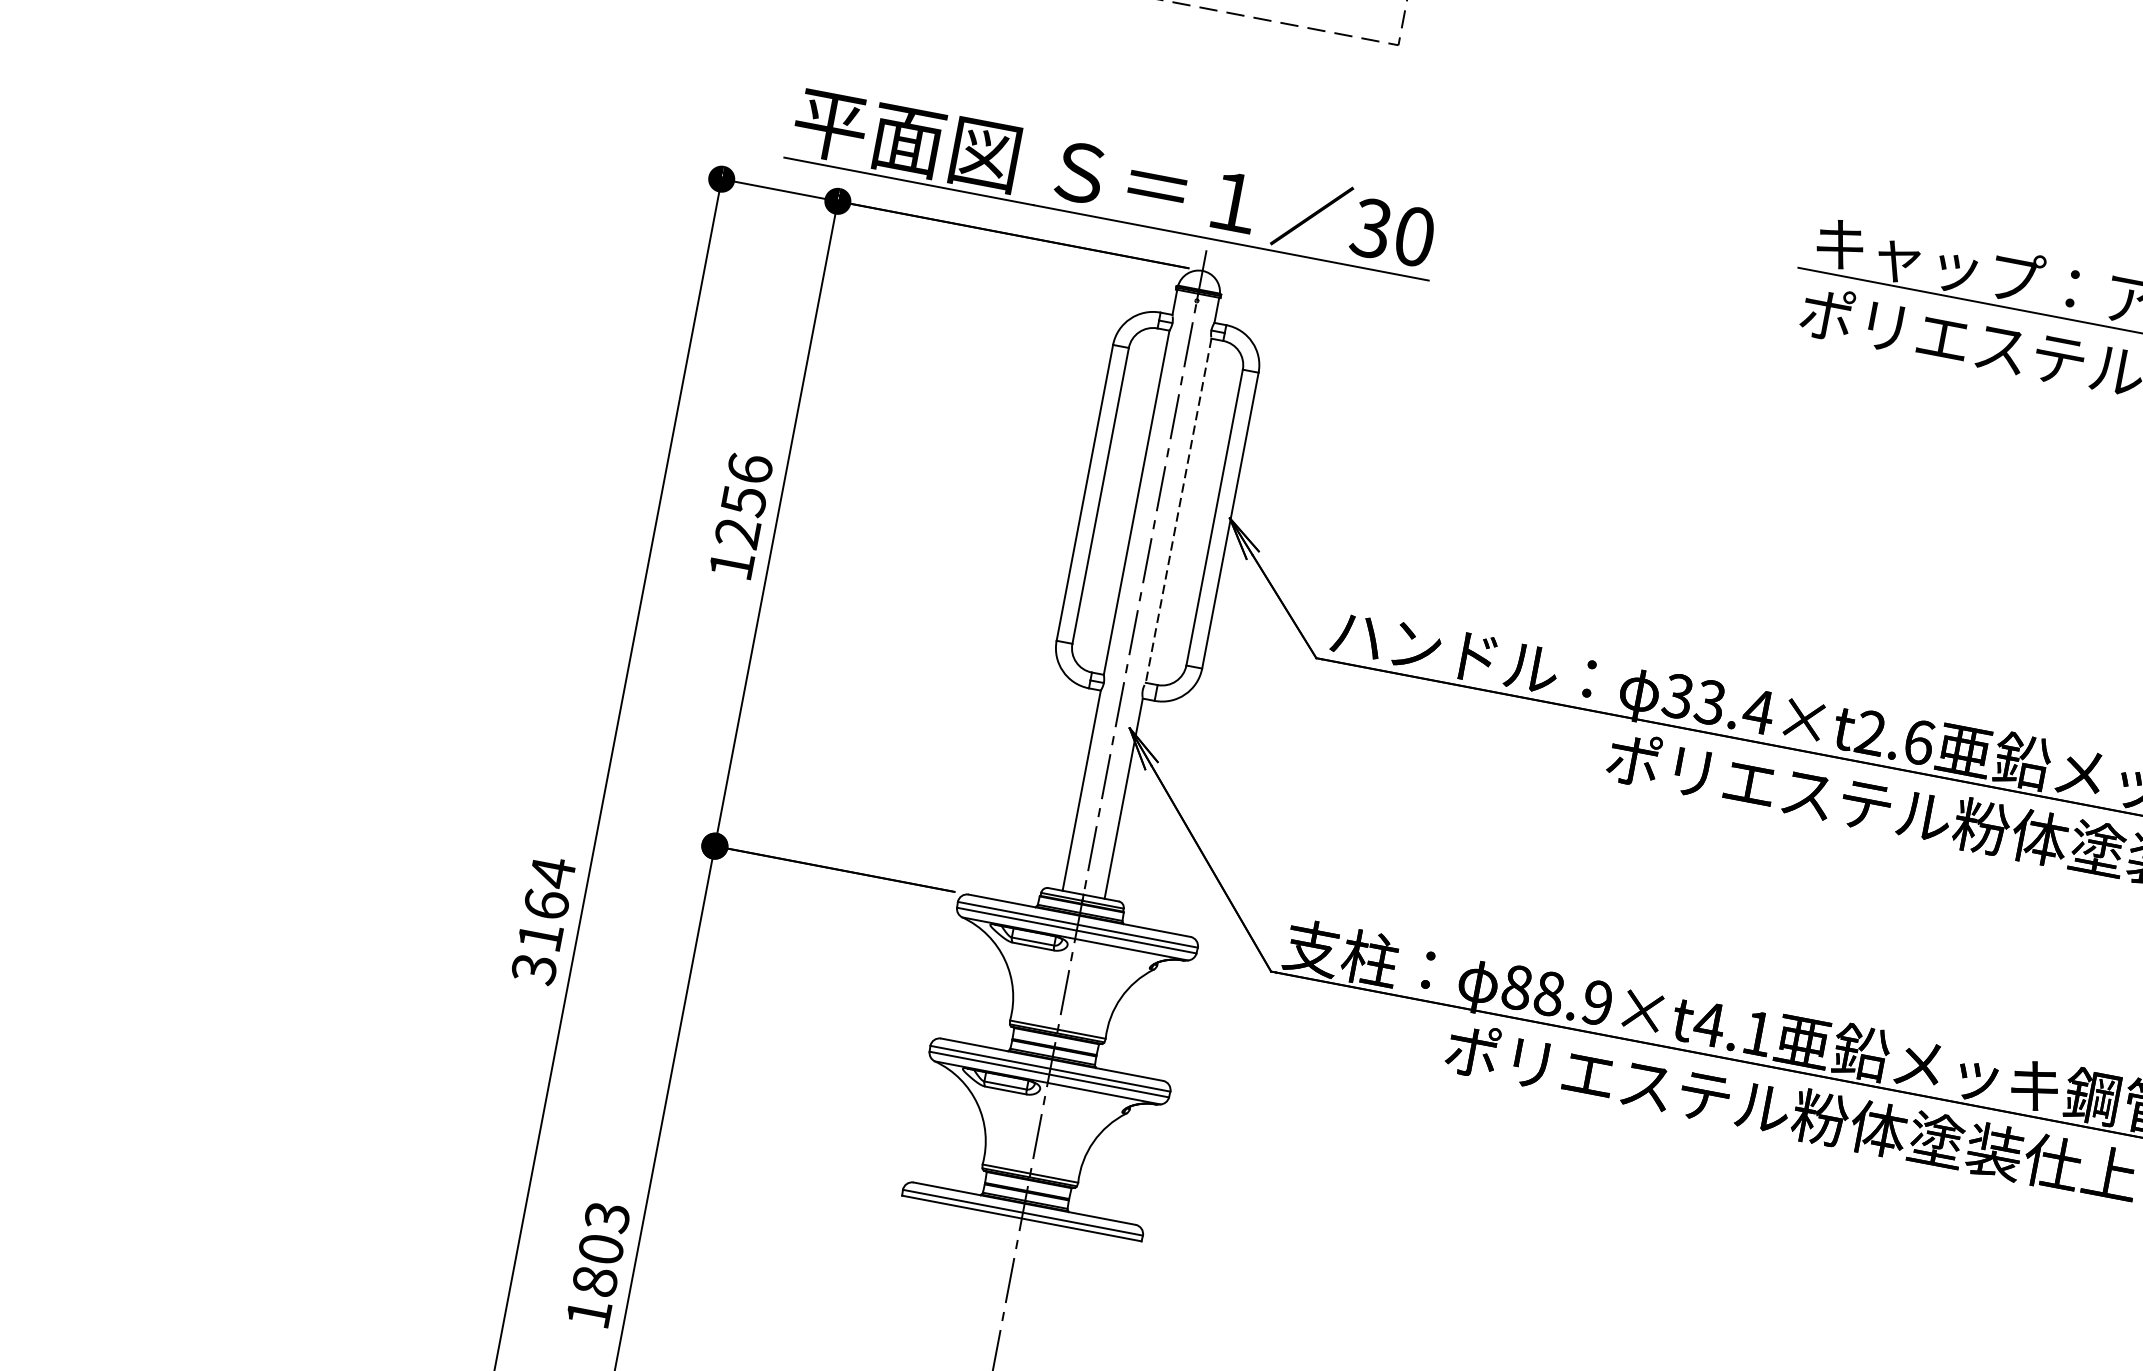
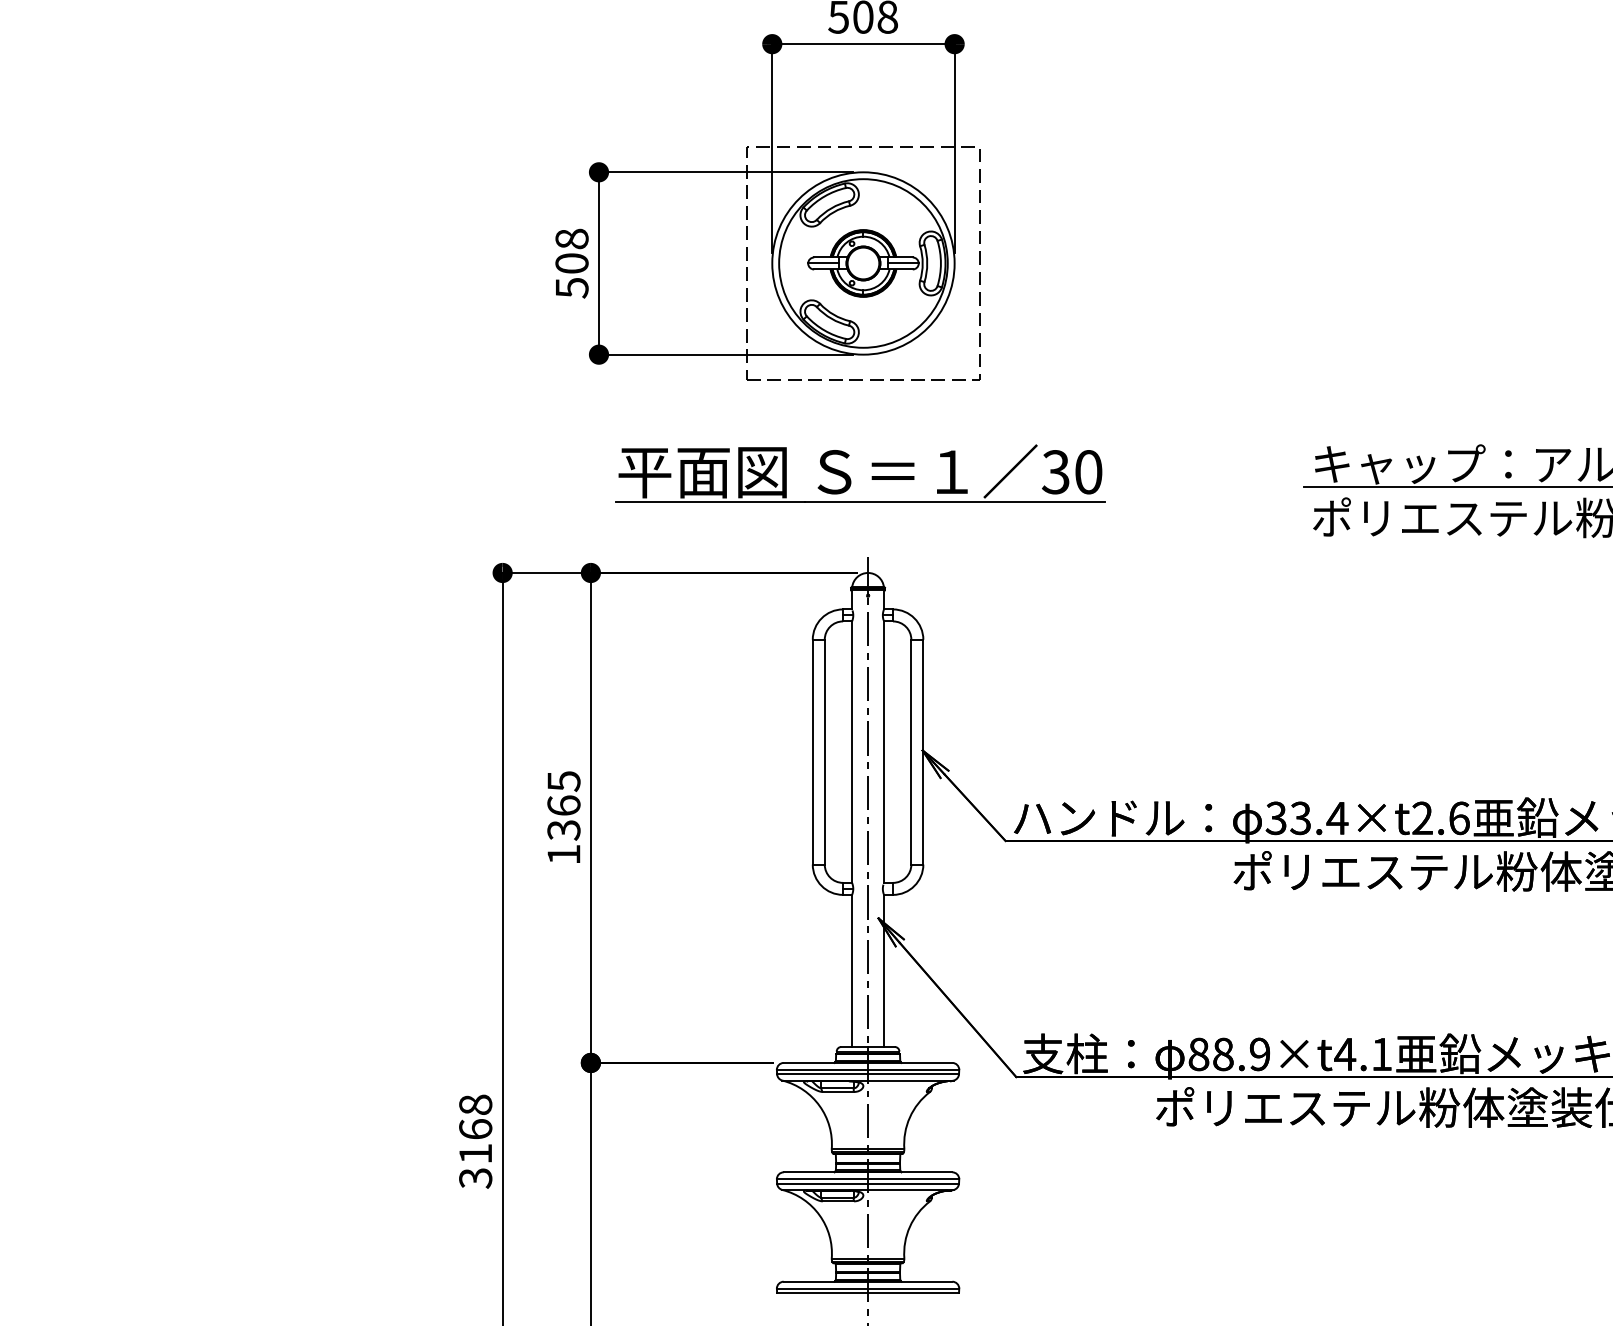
part: (1099, 183) -> (850, 477), moved
text: (743, 500) -> (563, 805), 1256 -> 1365
line: (1179, 511) -> (884, 752), dashed -> solid
text: (552, 873) -> (475, 1105), 3164 -> 3168

